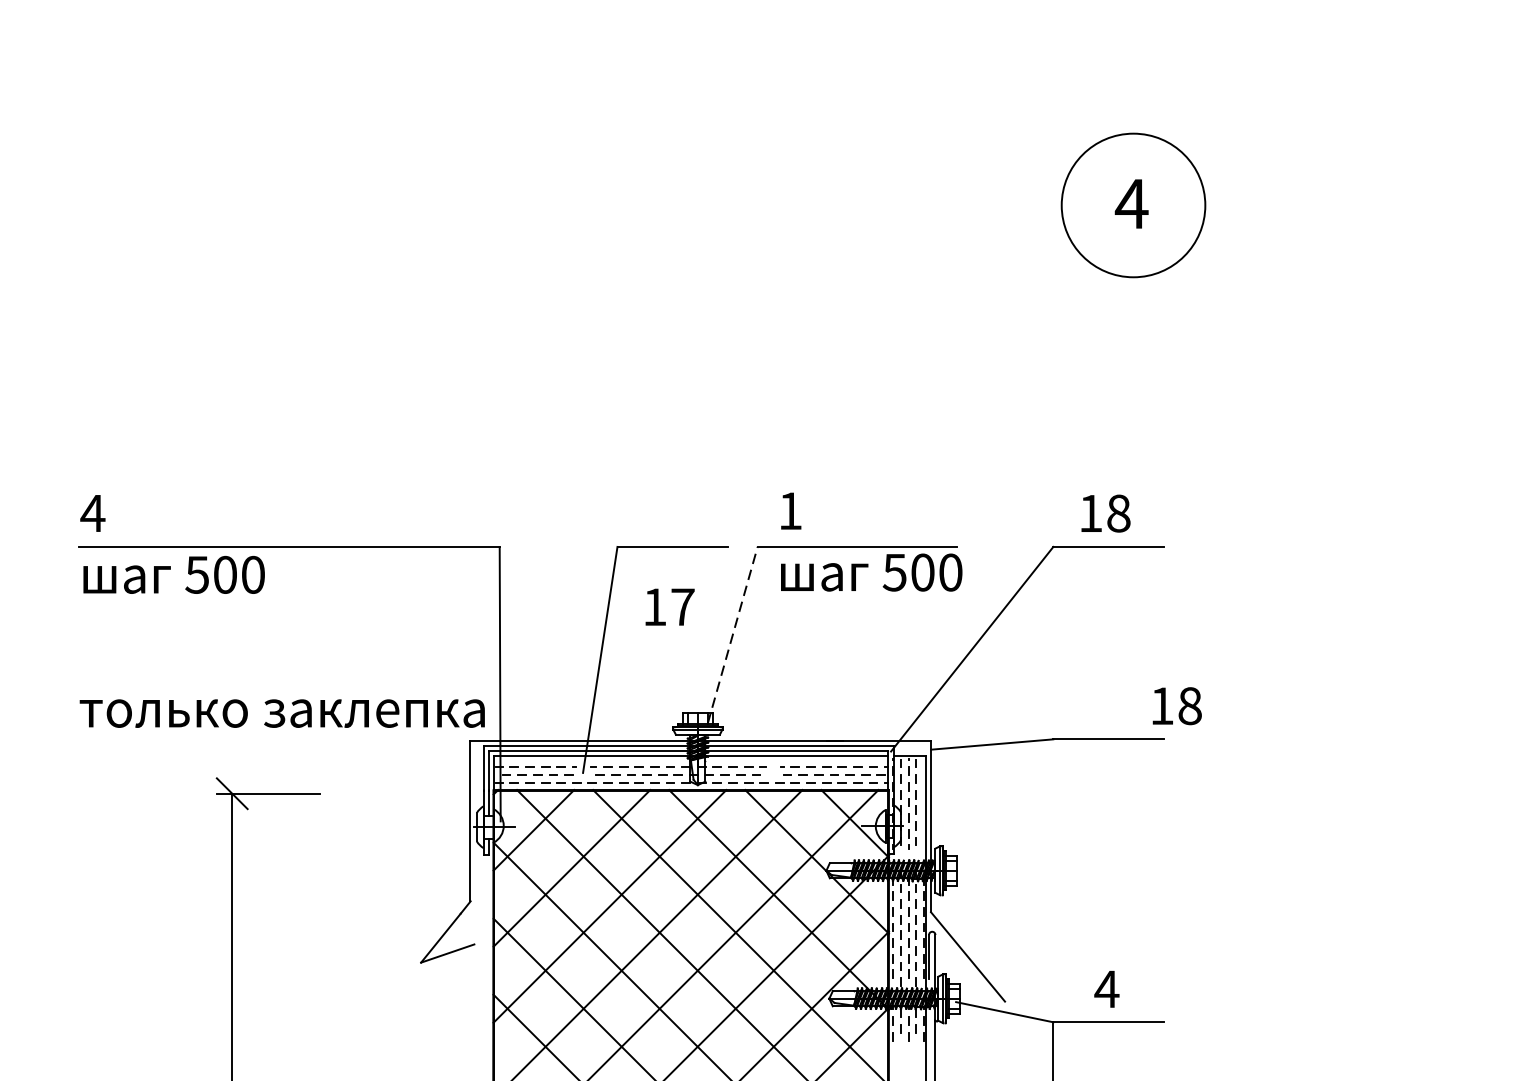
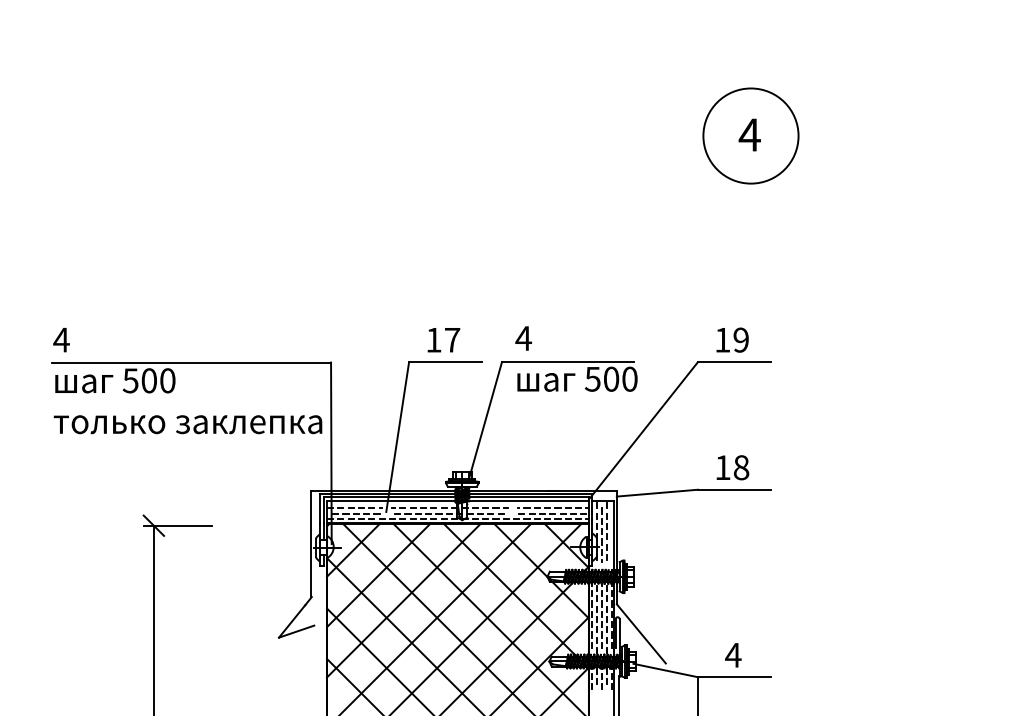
text: (790, 511) -> (523, 338), 1 -> 4
text: (1117, 512) -> (740, 339), 18 -> 19
text: (669, 607) -> (443, 340), moved
line: (732, 634) -> (485, 420), dashed -> solid
text: (1176, 705) -> (732, 467), moved
text: (281, 713) -> (187, 424), moved

